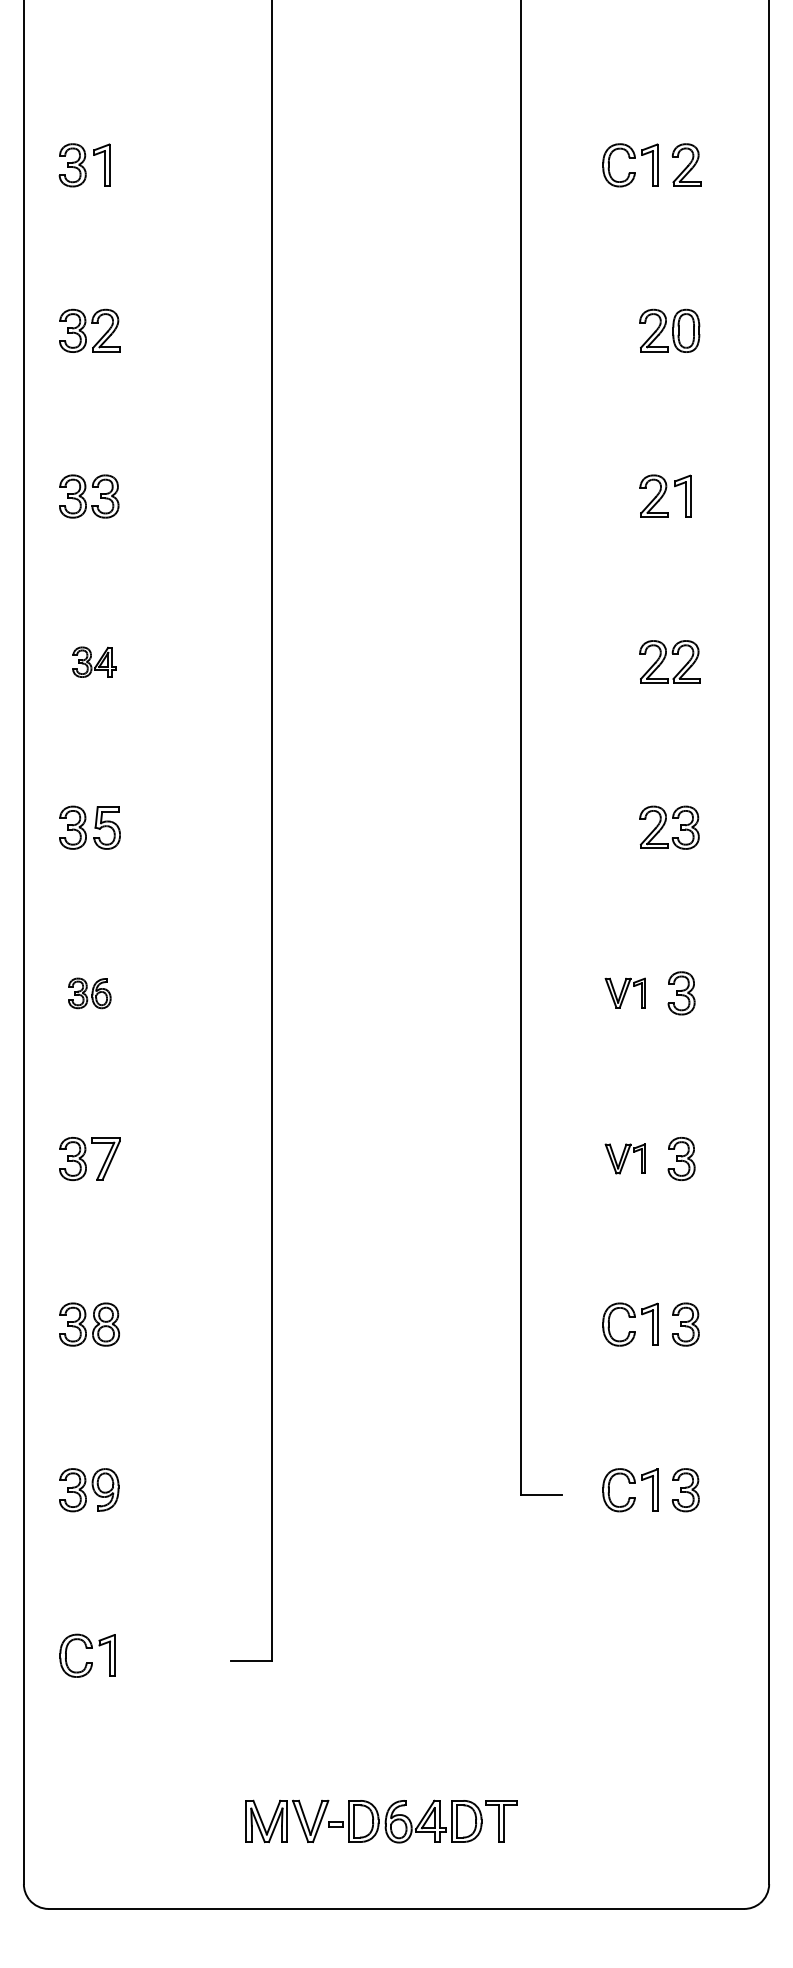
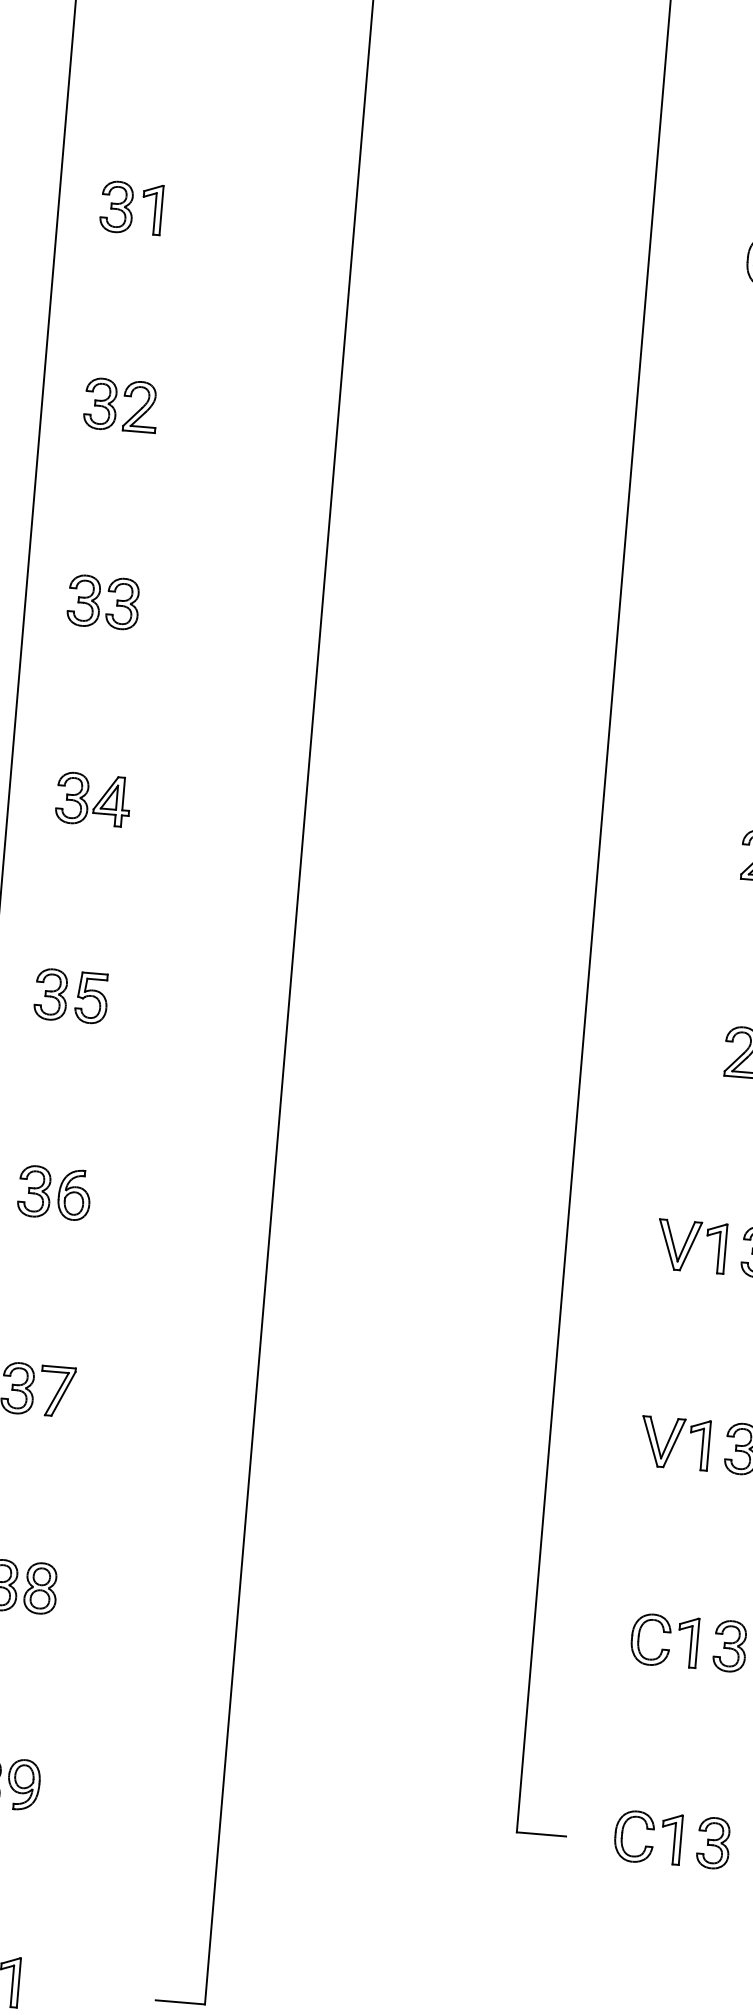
part: (94, 662) -> (93, 800), size x1.43
part: (625, 992) -> (691, 1245), size x1.43
part: (89, 993) -> (54, 1193), size x1.43
part: (625, 1158) -> (675, 1442), size x1.43

